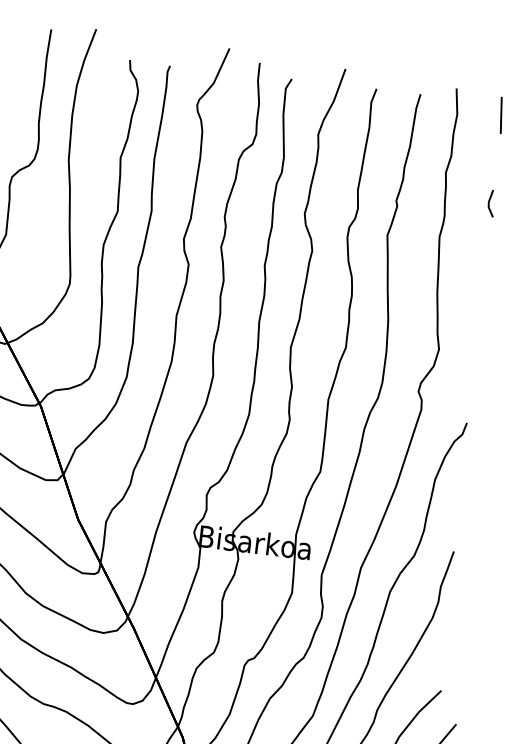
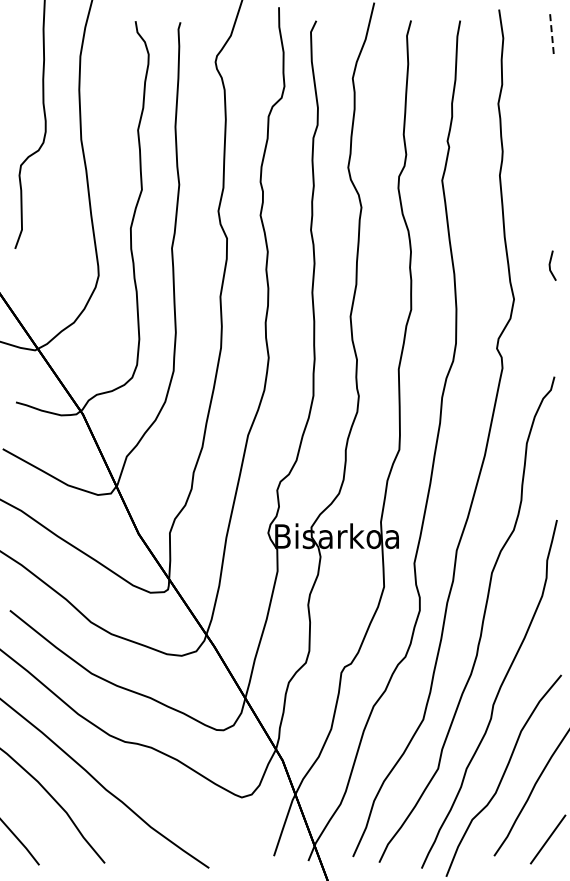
line: (500, 115) -> (551, 33), solid -> dashed
line: (489, 203) -> (550, 265), moved

